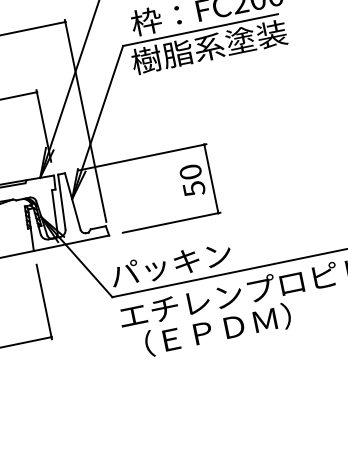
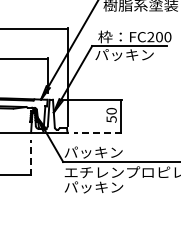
text: (209, 46) -> (132, 54), 樹脂系塗装 -> パッキン
line: (170, 223) -> (97, 133), solid -> dashed
line: (45, 301) -> (31, 157), solid -> dashed
text: (207, 330) -> (104, 186), （ＥＰＤＭ） -> パッキン

